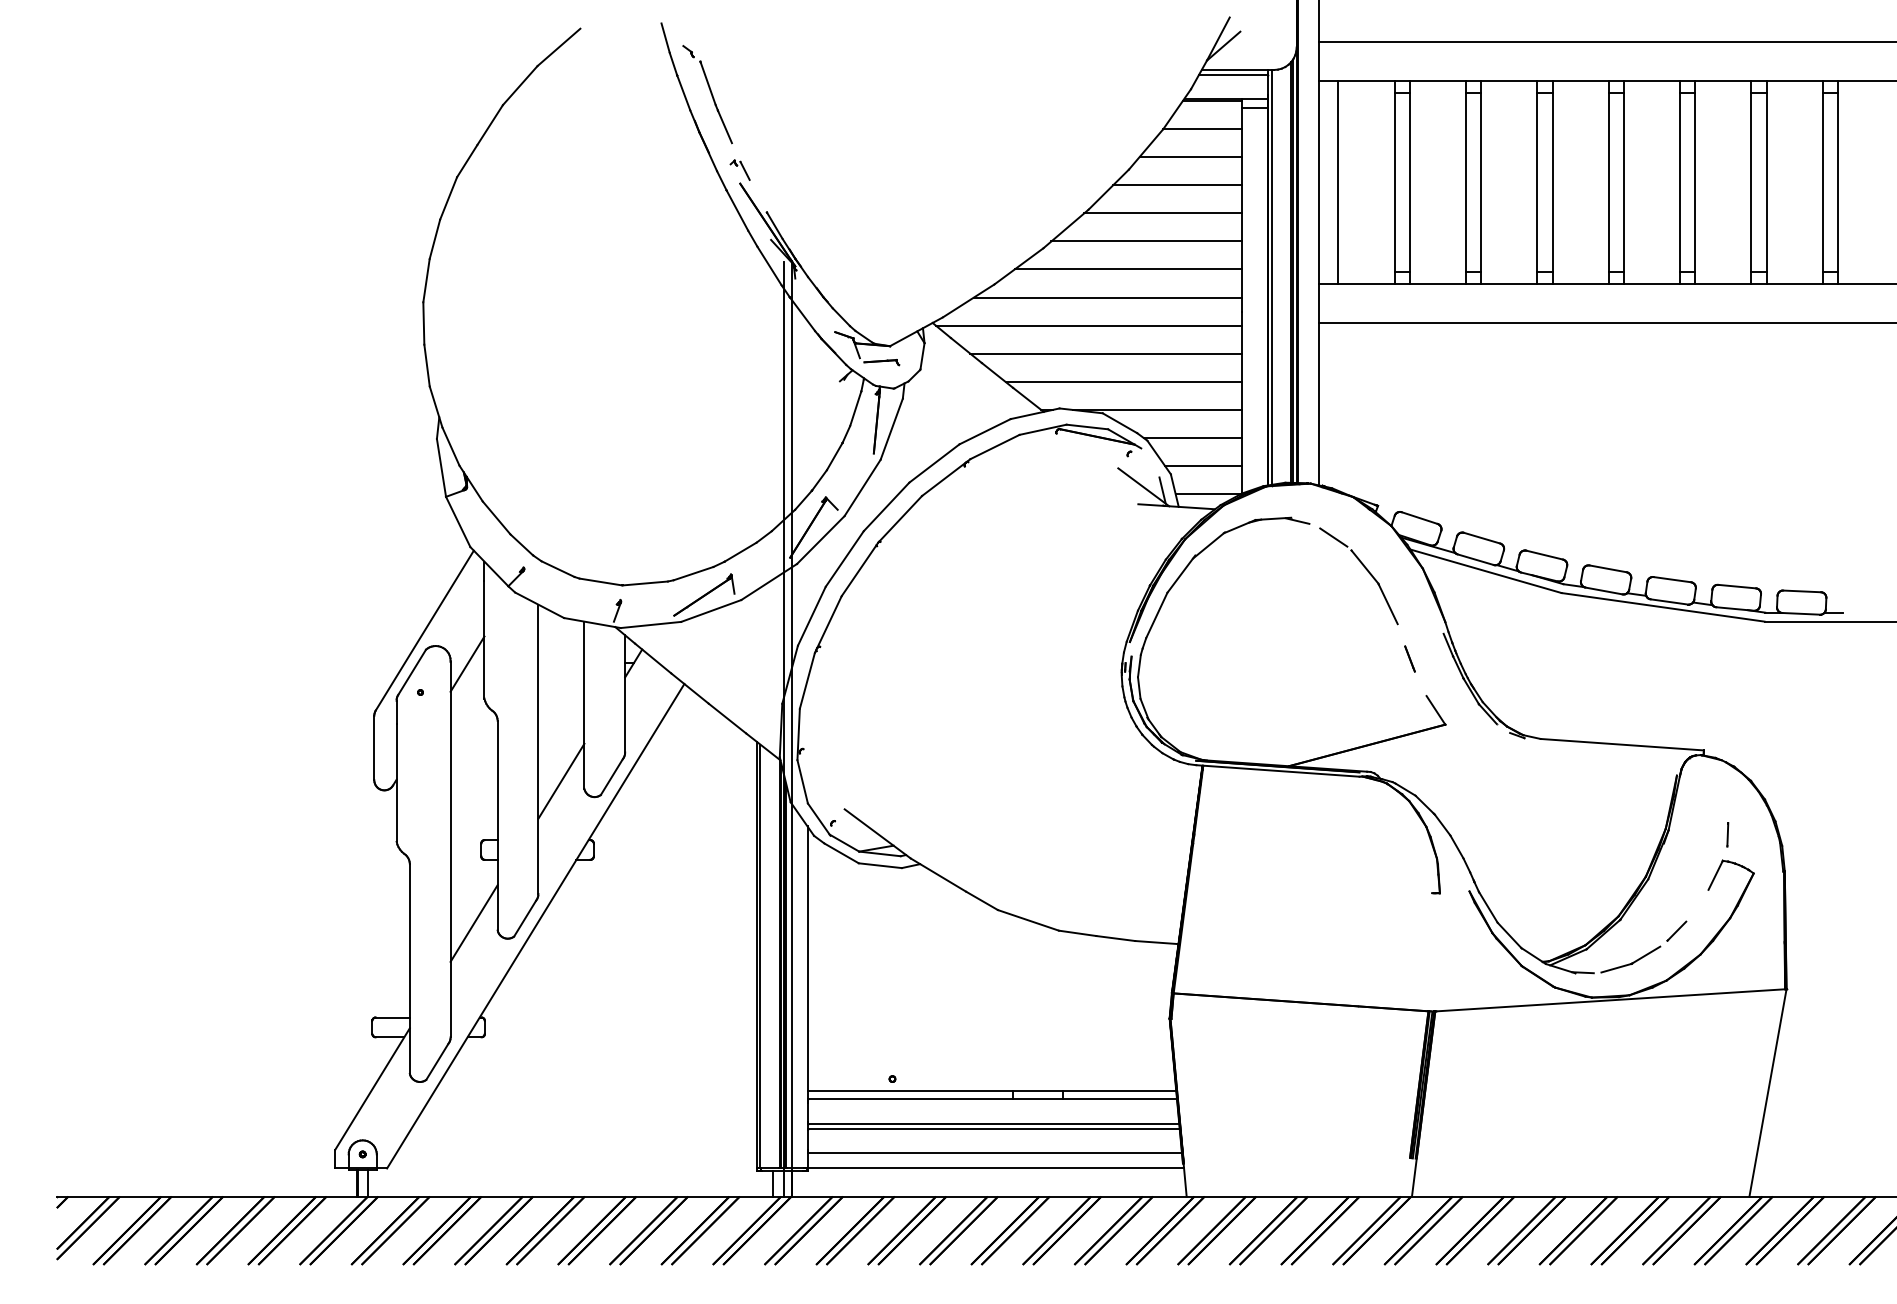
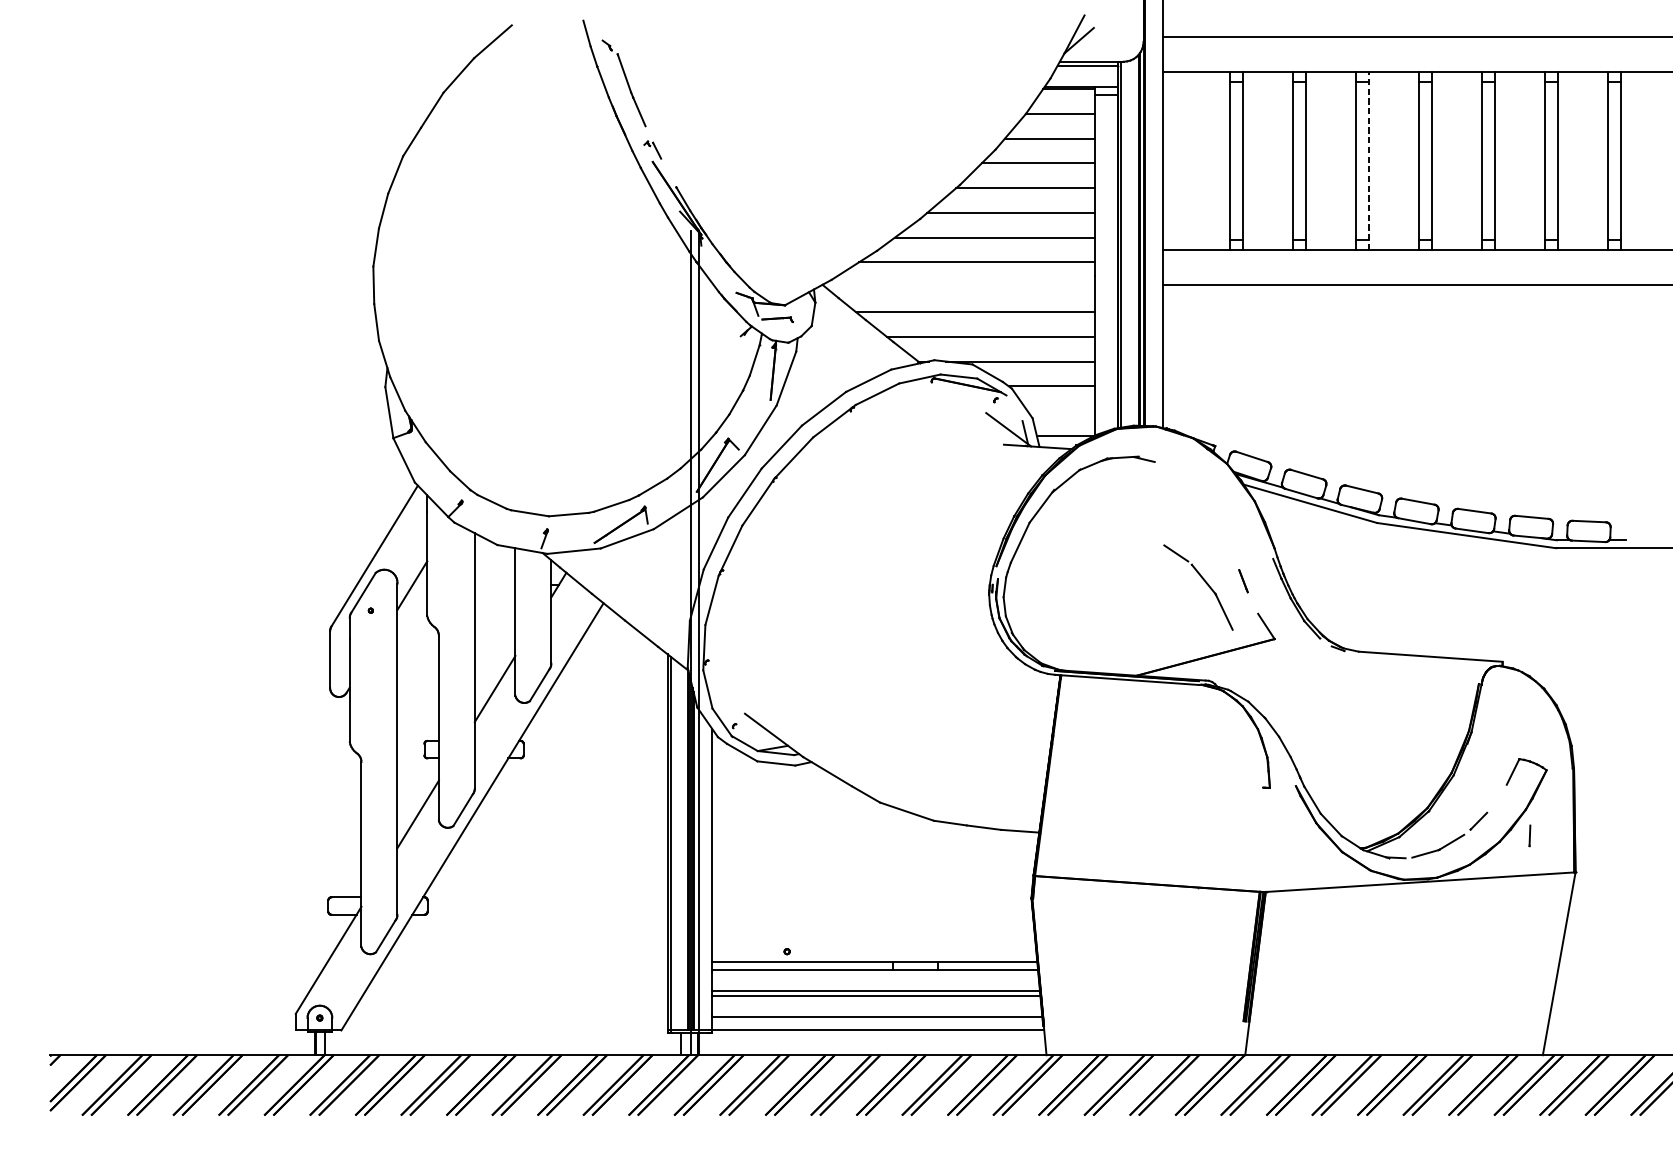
line: (1552, 181) -> (1369, 160), solid -> dashed
line: (1338, 182) -> (1180, 160), removed
line: (1088, 325) -> (959, 287), removed
line: (1203, 466) -> (1061, 411), removed
part: (1365, 569) -> (1204, 581), moved
line: (1727, 834) -> (1529, 835), moved

